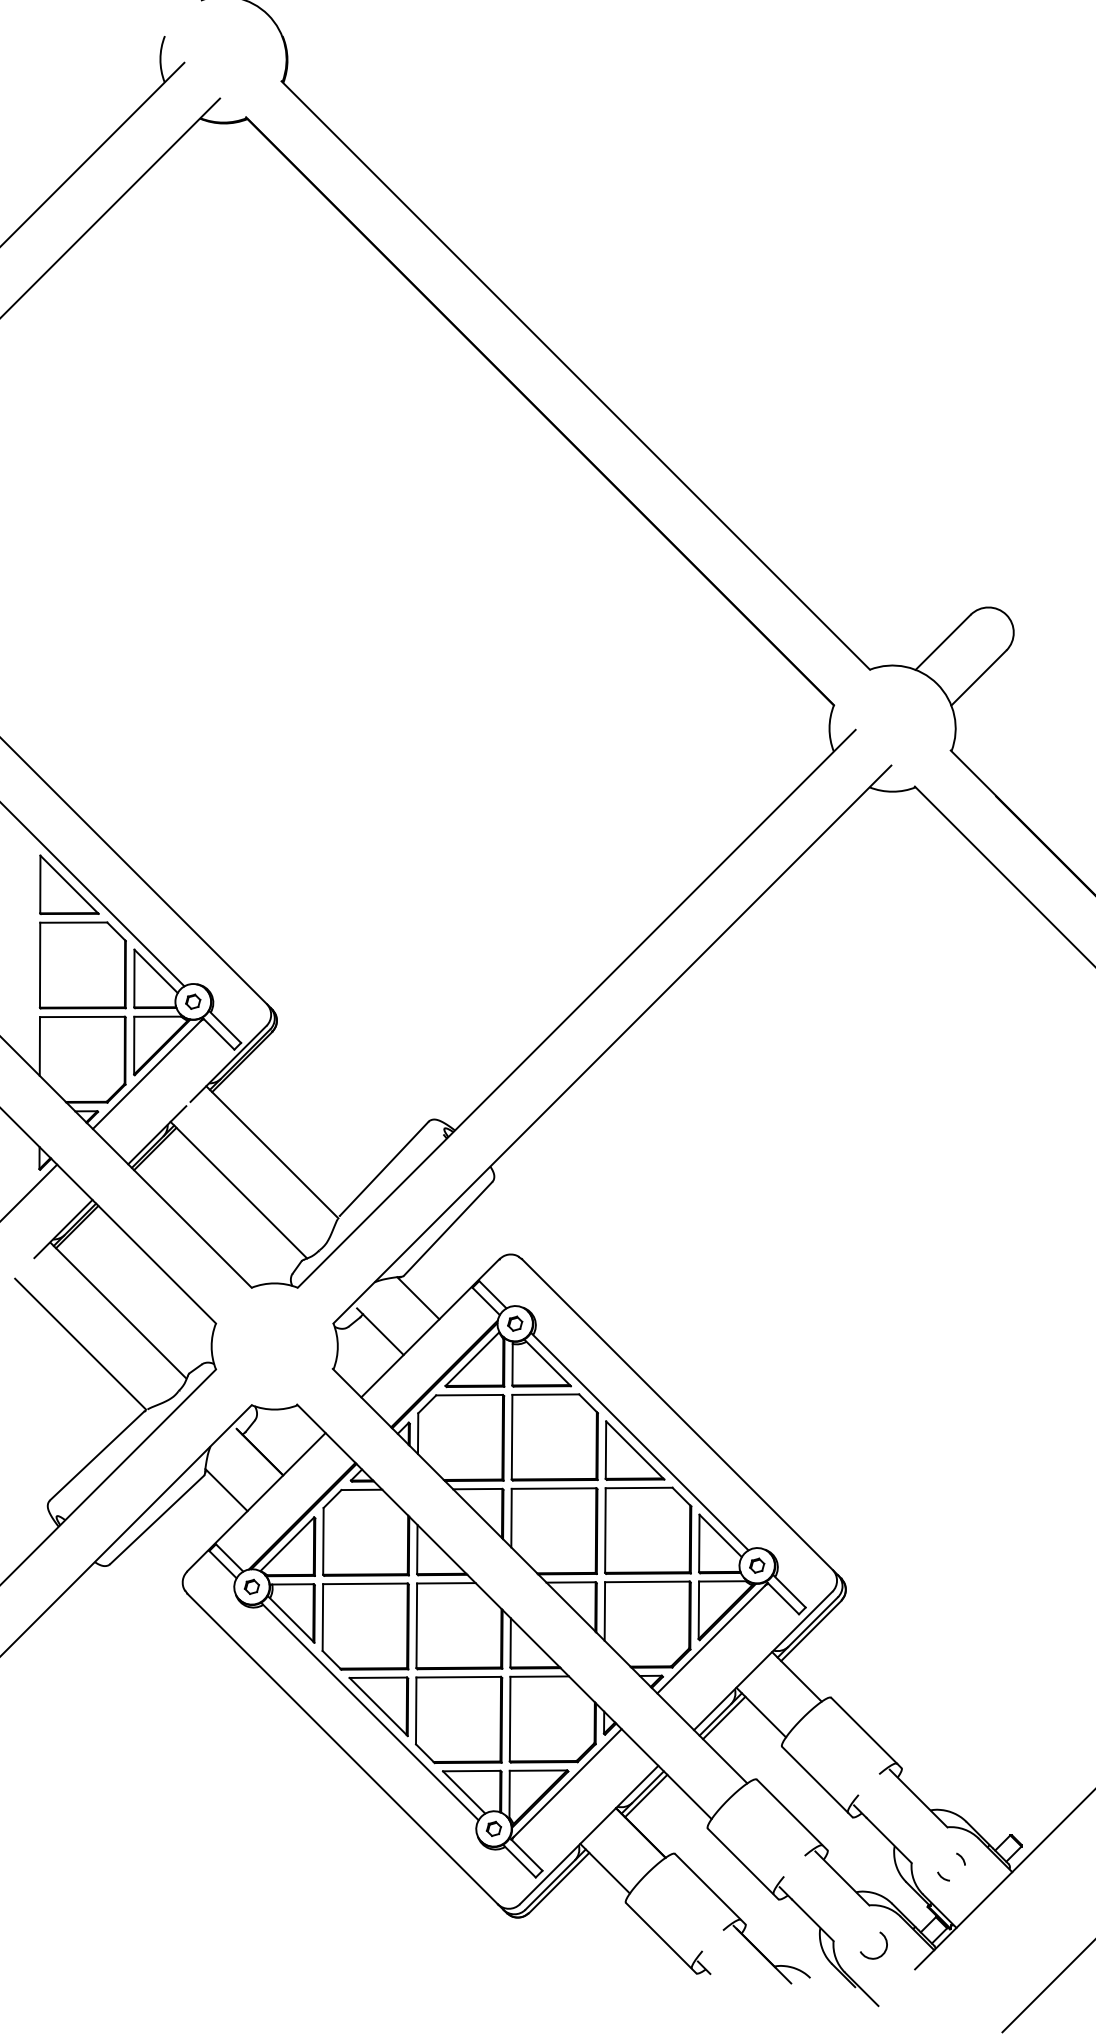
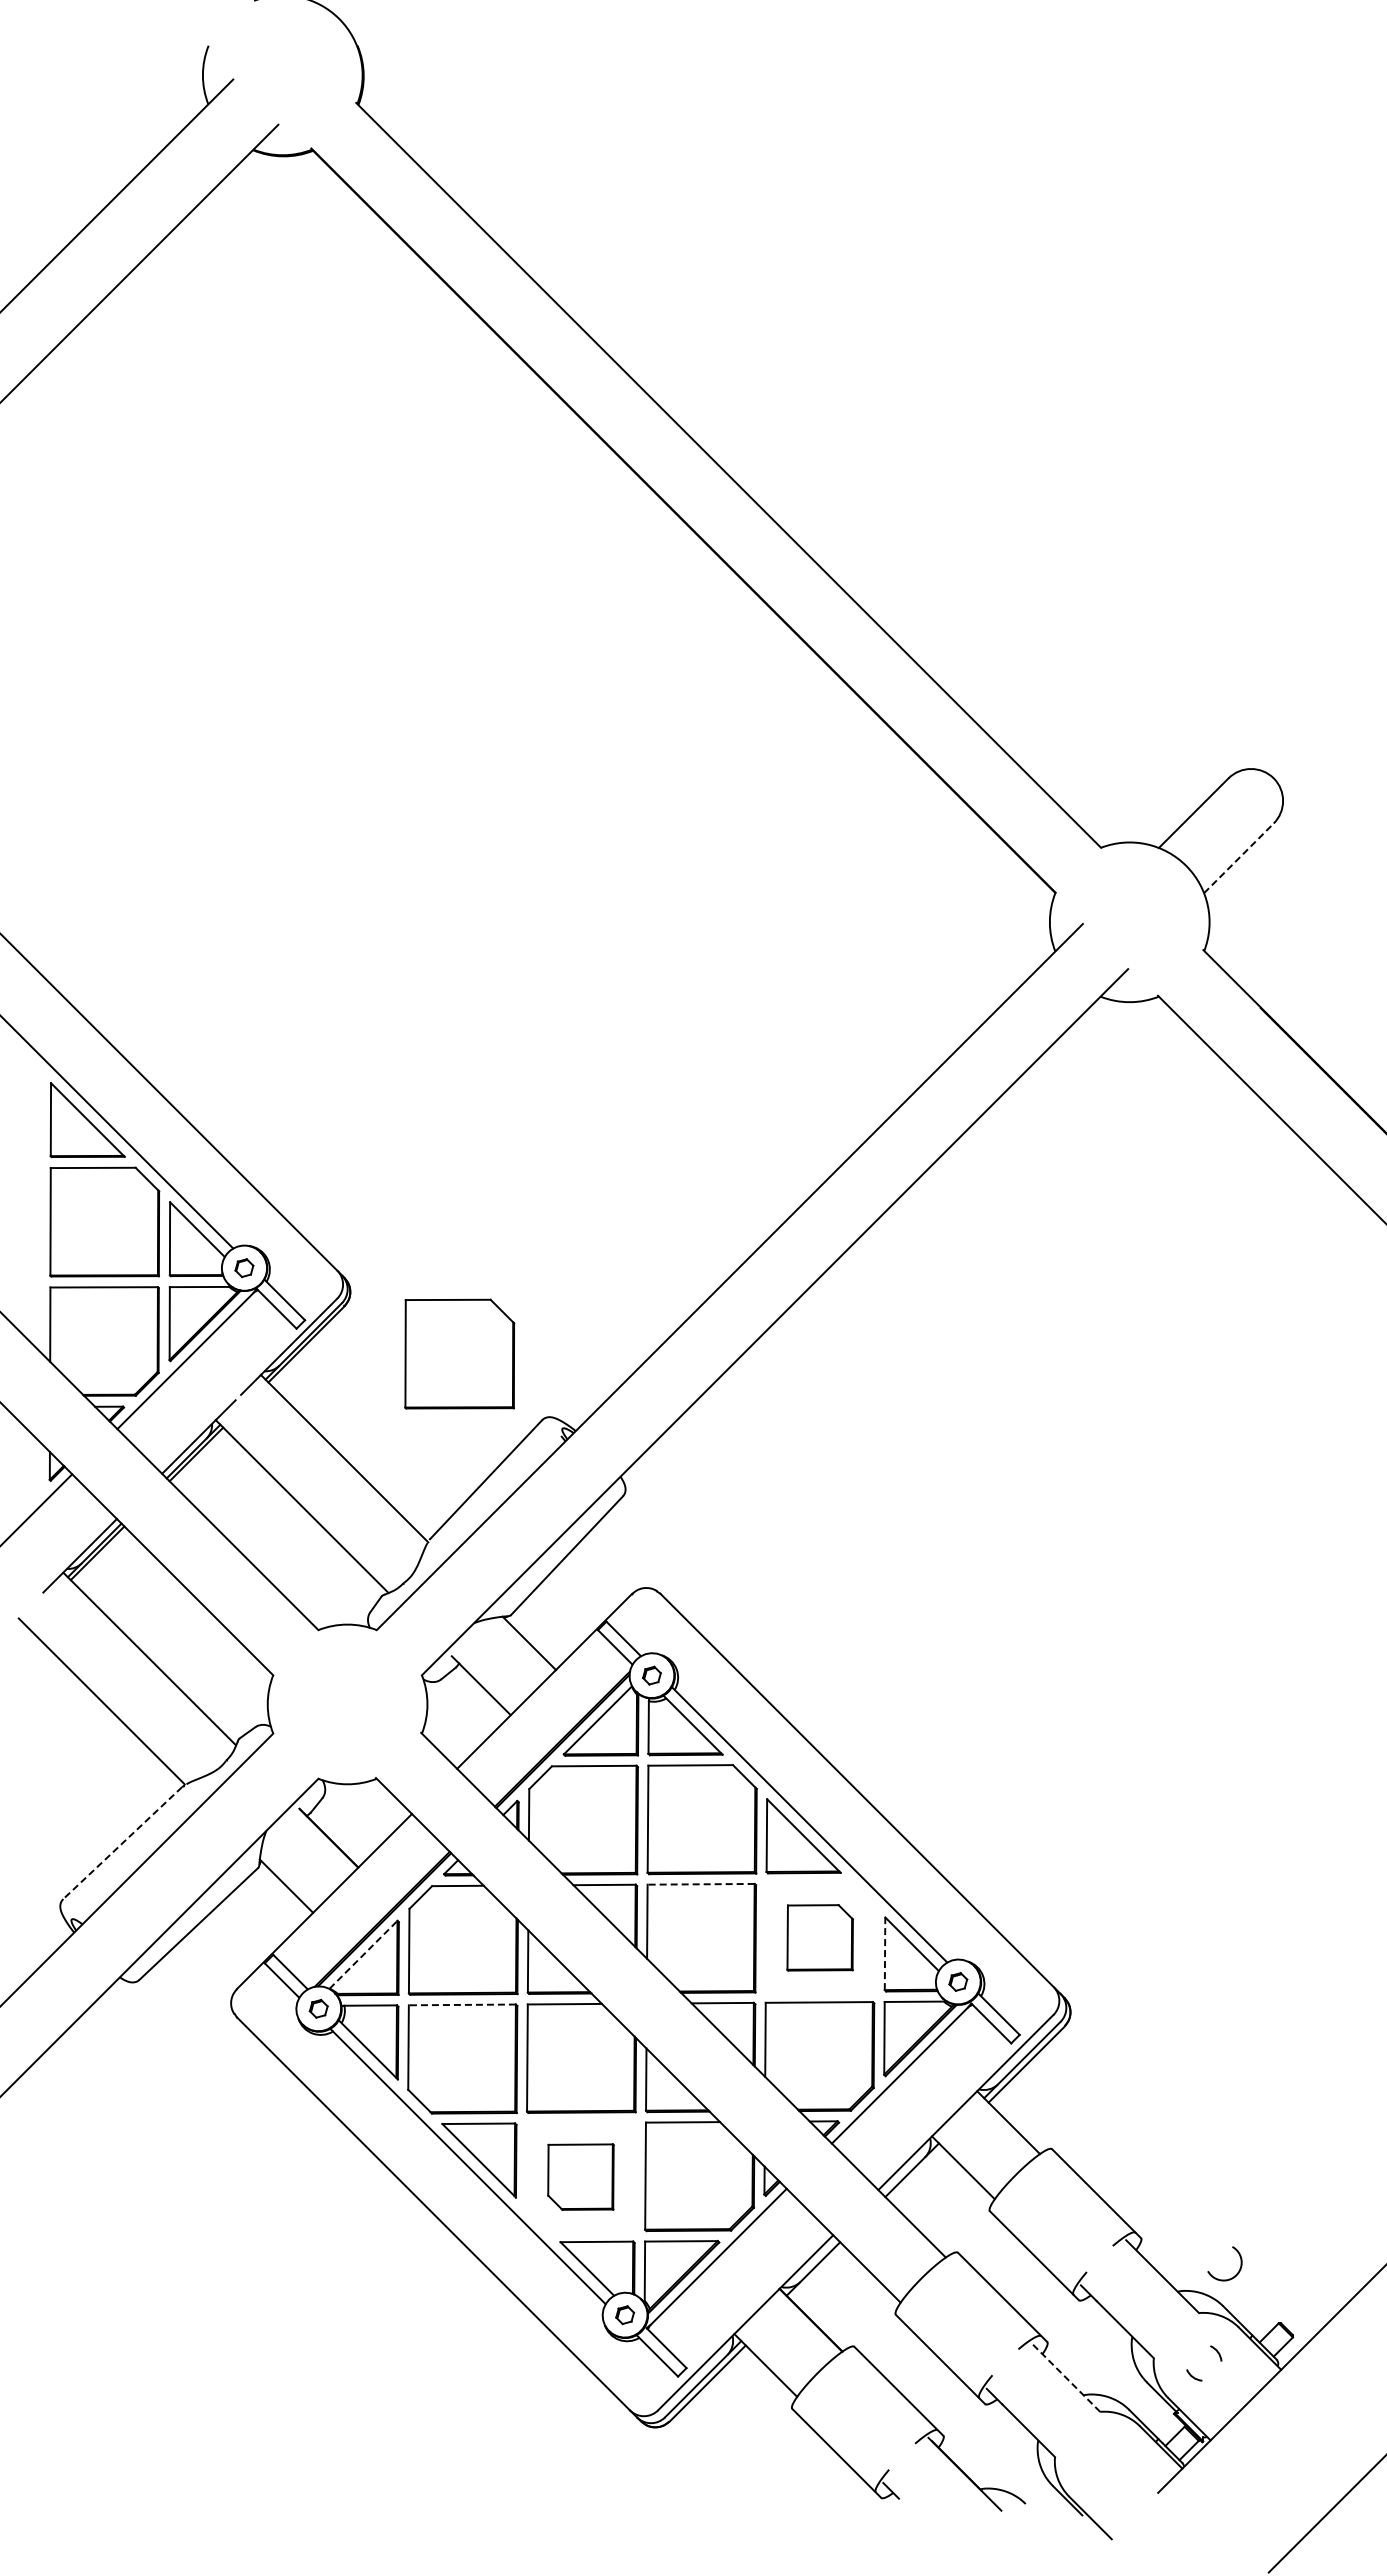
line: (979, 678) -> (1239, 858), solid -> dashed
part: (363, 1069) -> (459, 1353), added
line: (96, 1456) -> (122, 1843), solid -> dashed
line: (554, 1488) -> (701, 1884), solid -> dashed
part: (647, 1530) -> (819, 1937), size x0.6
line: (699, 1543) -> (885, 1953), solid -> dashed
line: (287, 1544) -> (363, 1954), solid -> dashed
line: (365, 1583) -> (462, 2004), solid -> dashed
line: (724, 1717) -> (916, 2174), removed
part: (458, 1719) -> (580, 2176), size x0.6
line: (645, 1796) -> (817, 2273), removed
line: (841, 1878) -> (1065, 2377), solid -> dashed
arc: (882, 1954) -> (1235, 2274), moved

